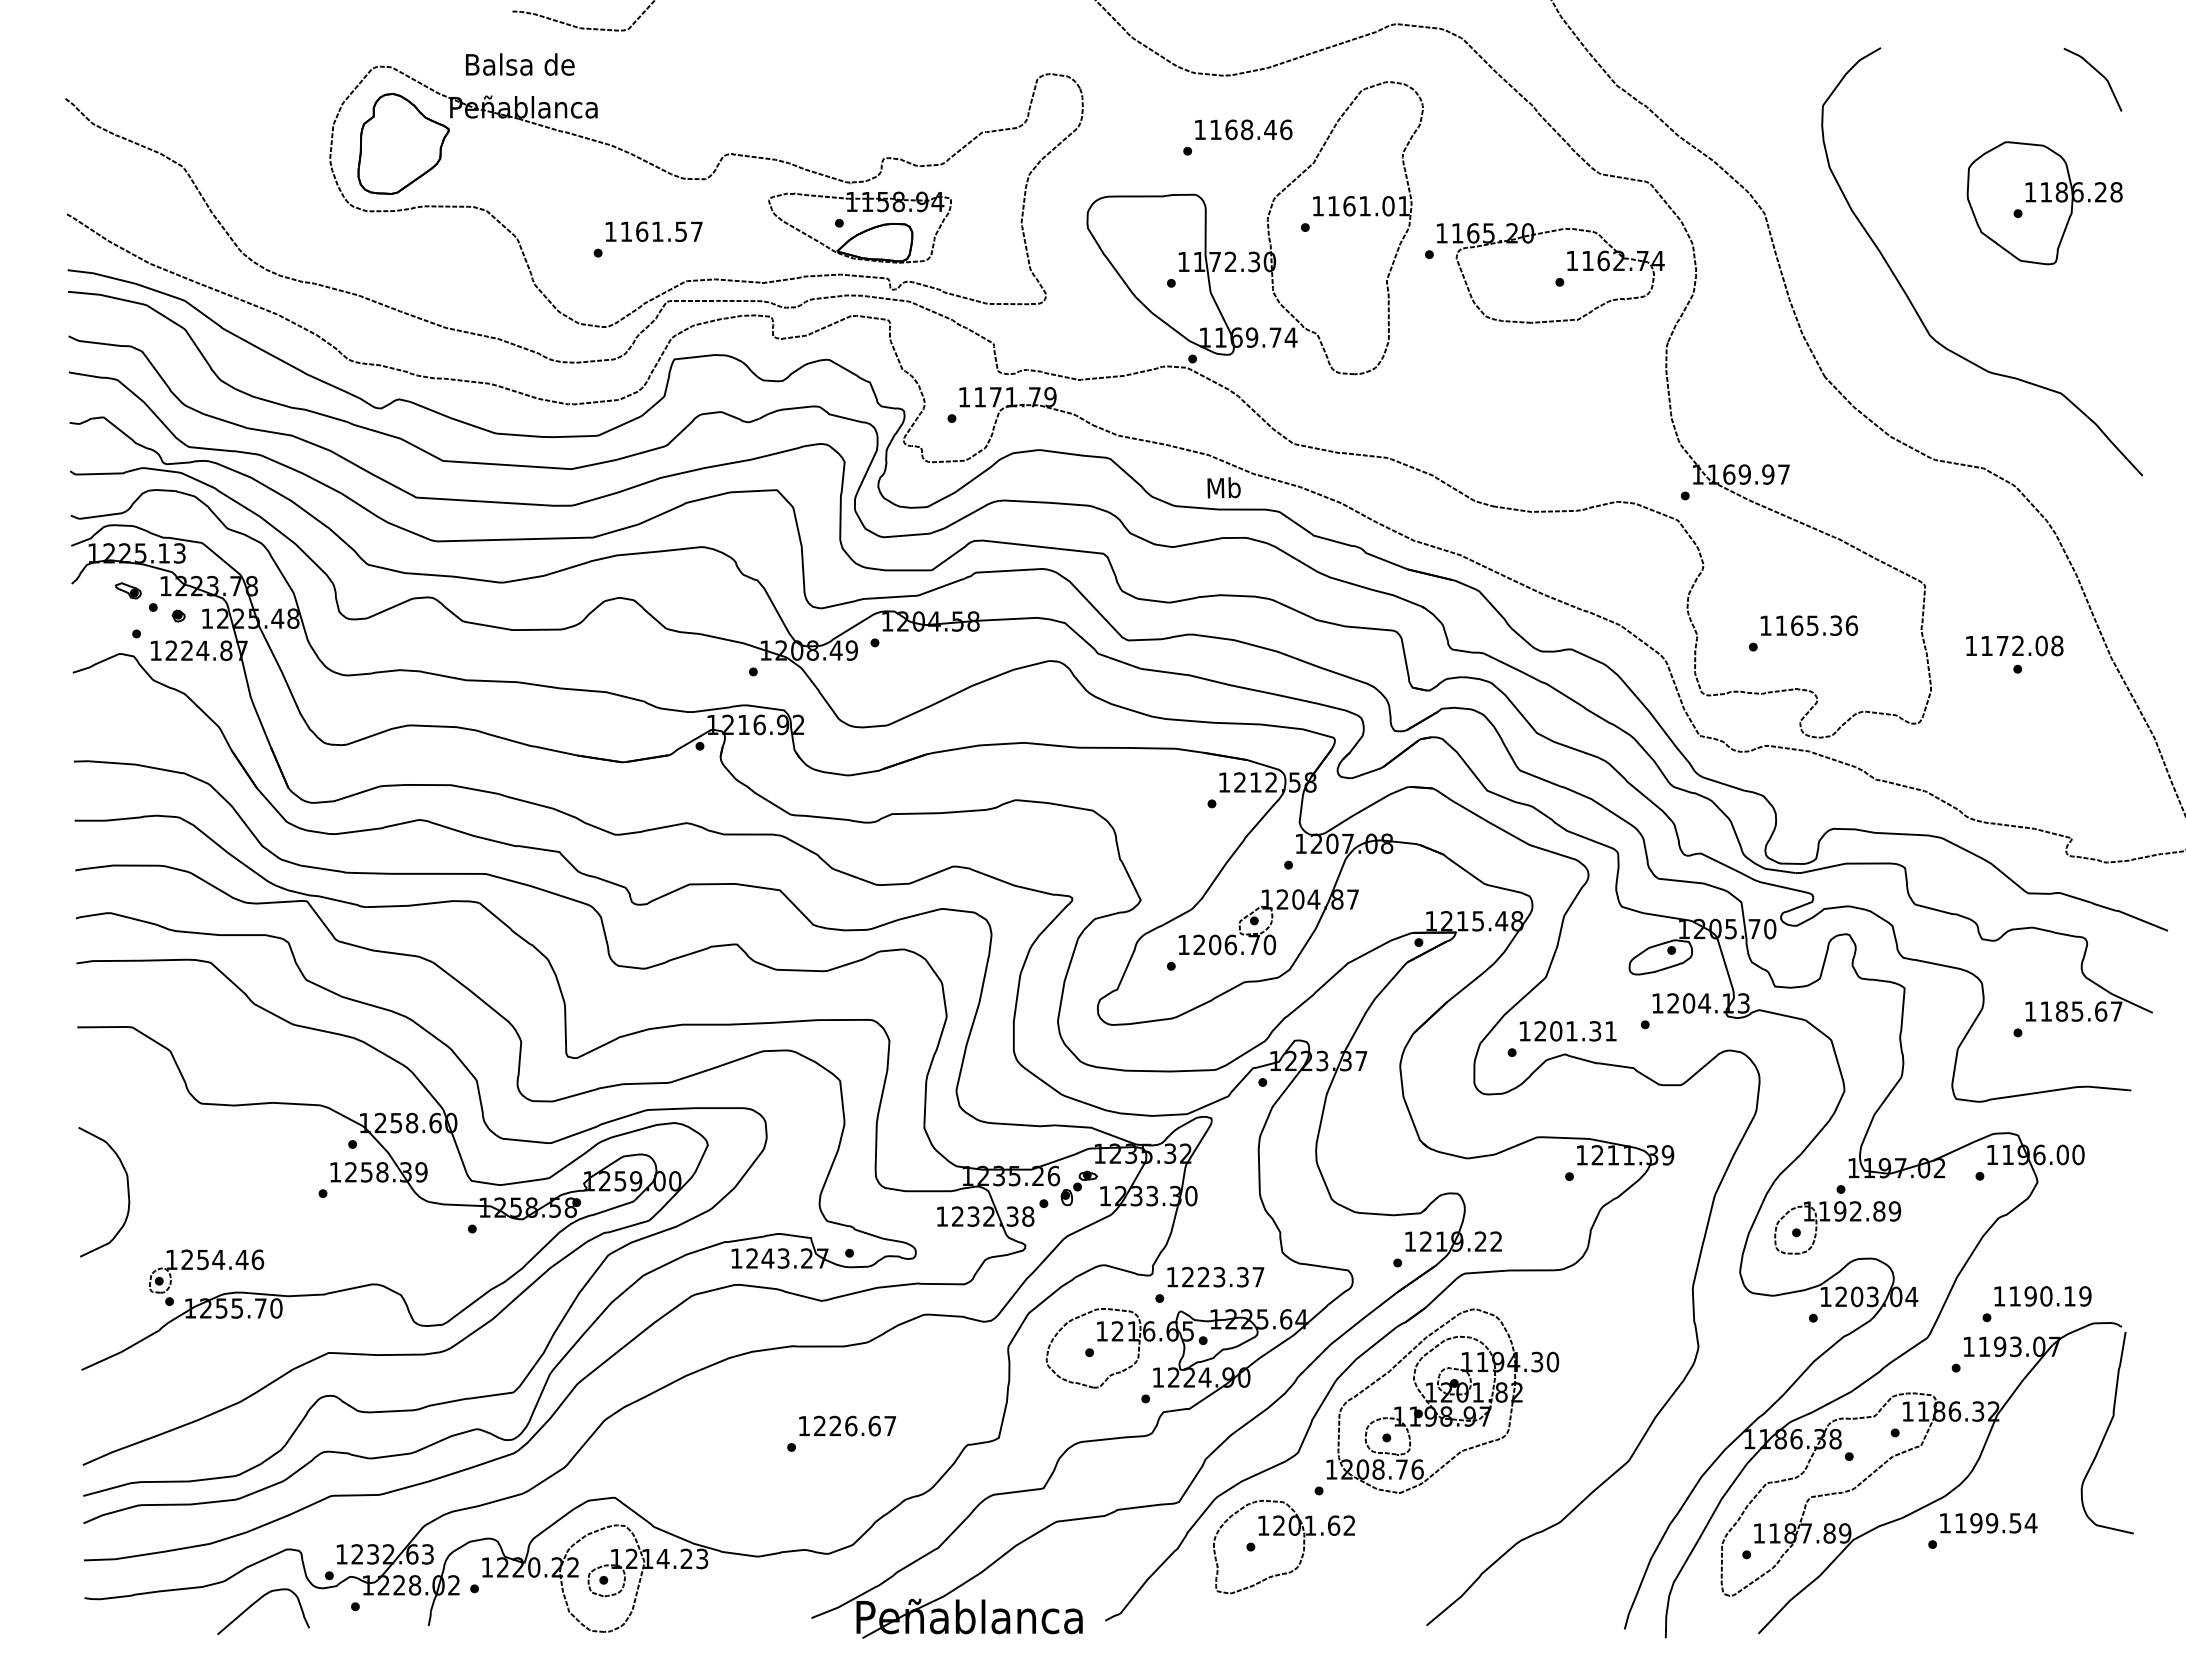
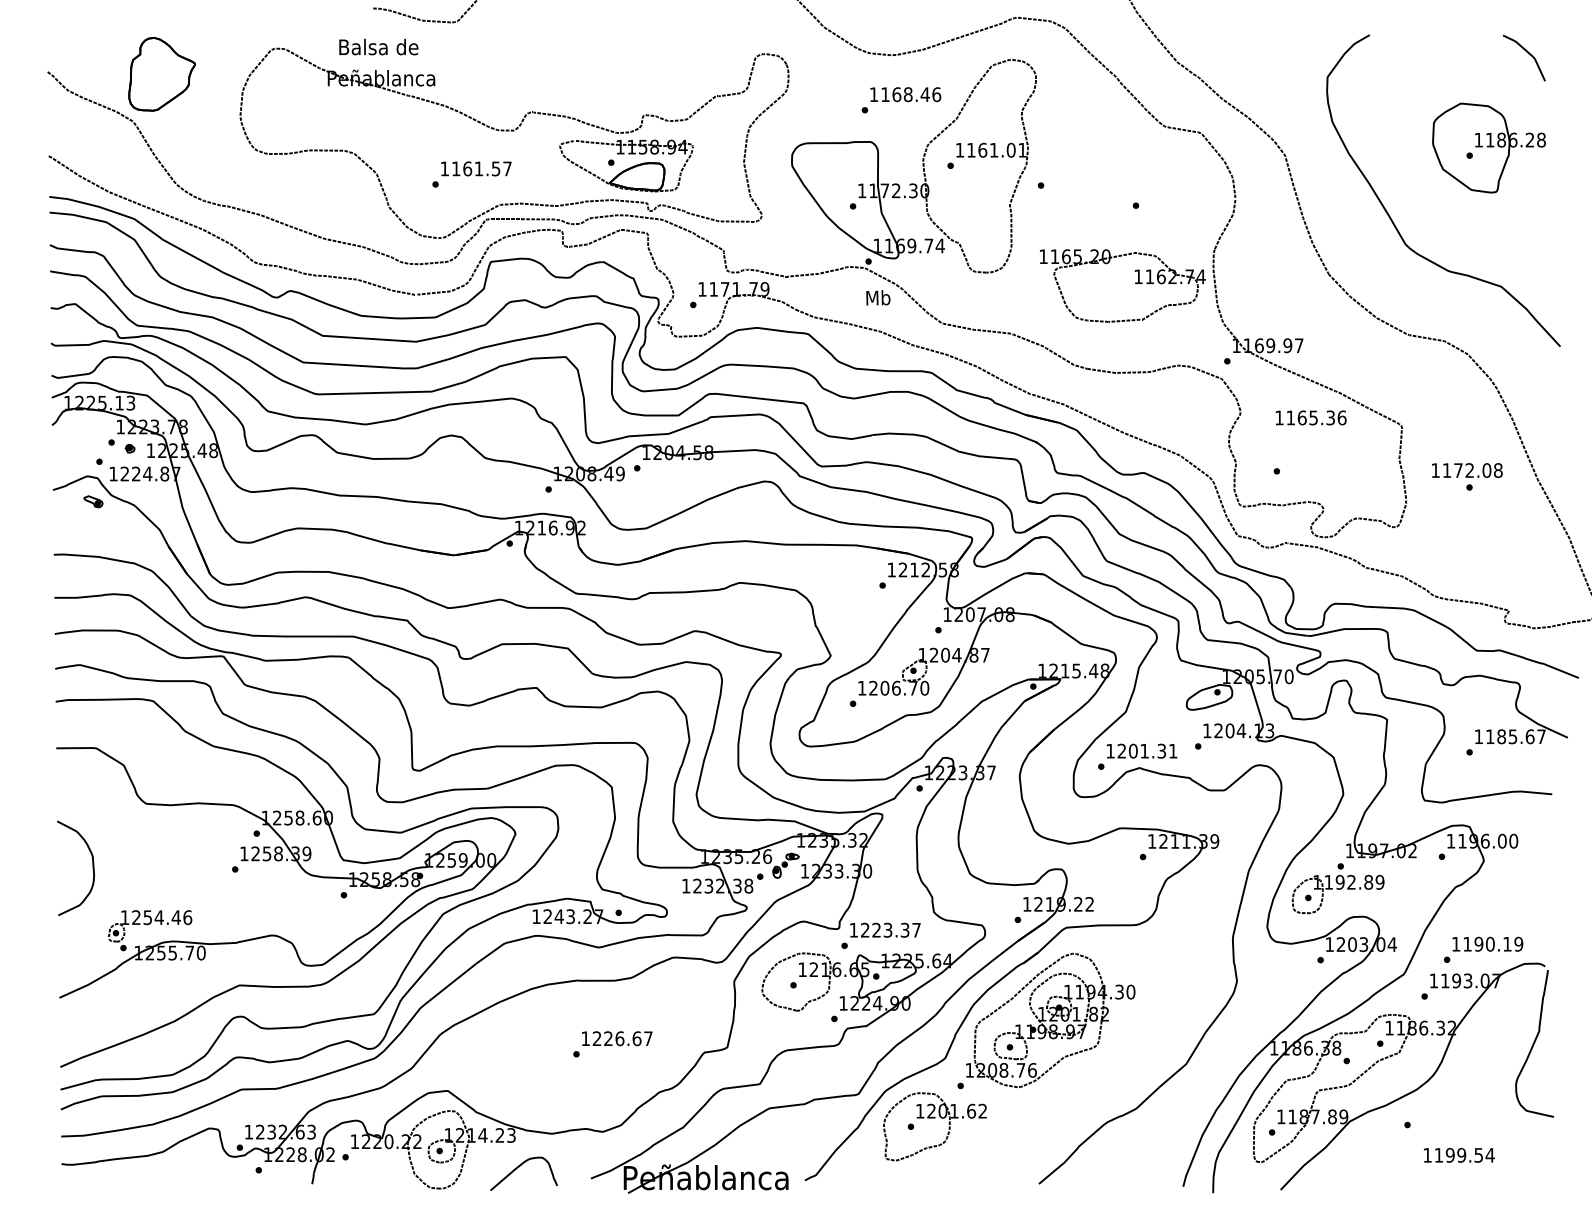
part: (403, 143) -> (162, 74), moved
part: (1567, 270) -> (1135, 283), moved
text: (1223, 487) -> (877, 297), moved
part: (128, 590) -> (93, 501), moved
text: (1809, 625) -> (1311, 417), moved
text: (1988, 1523) -> (1459, 1155), moved
curve: (258, 1601) -> (520, 1166), moved

